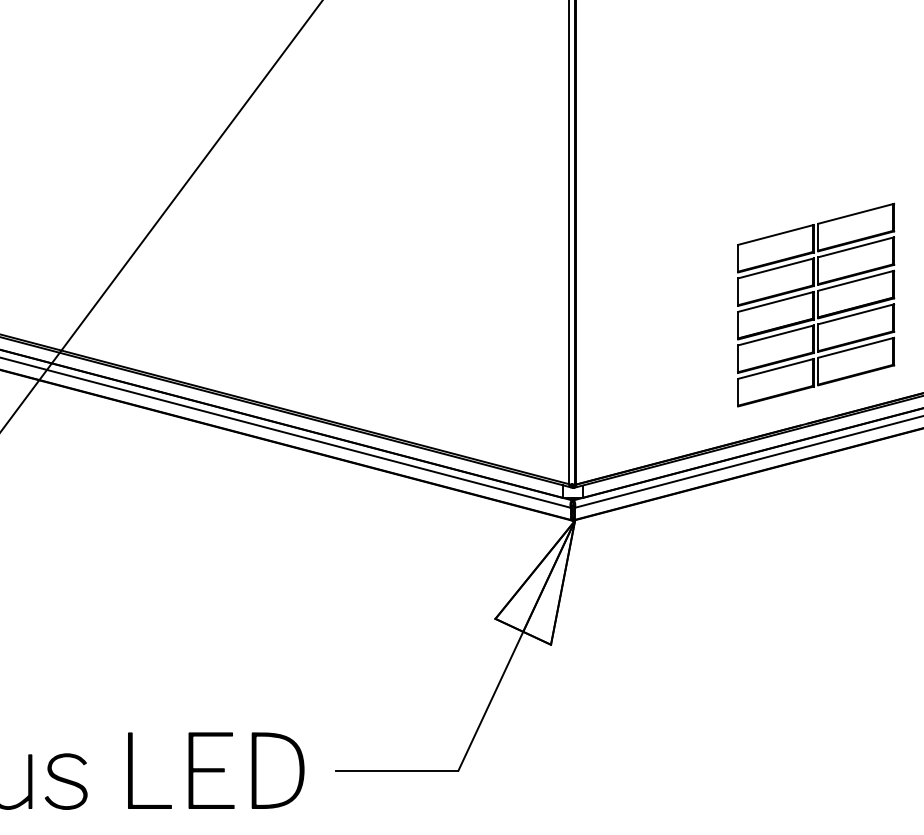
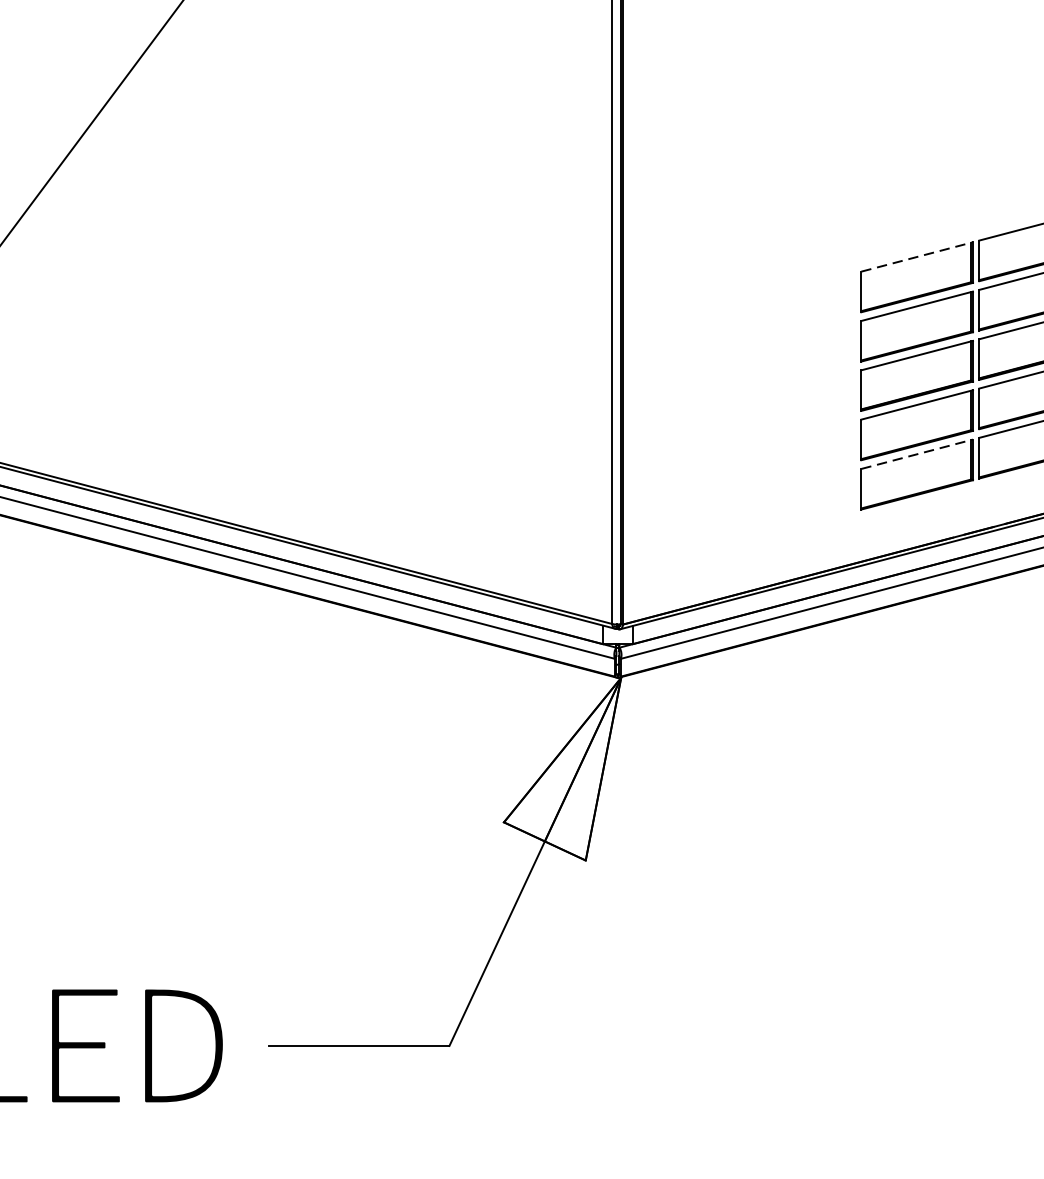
line: (776, 234) -> (917, 256), solid -> dashed
line: (776, 368) -> (917, 453), solid -> dashed

